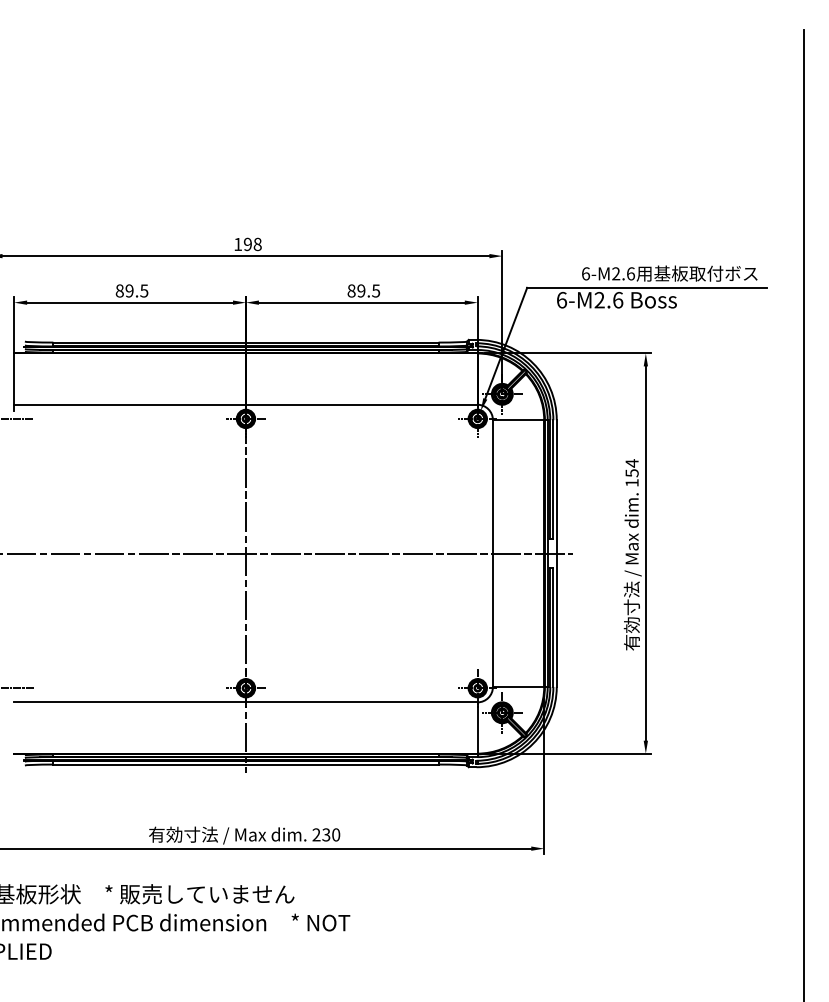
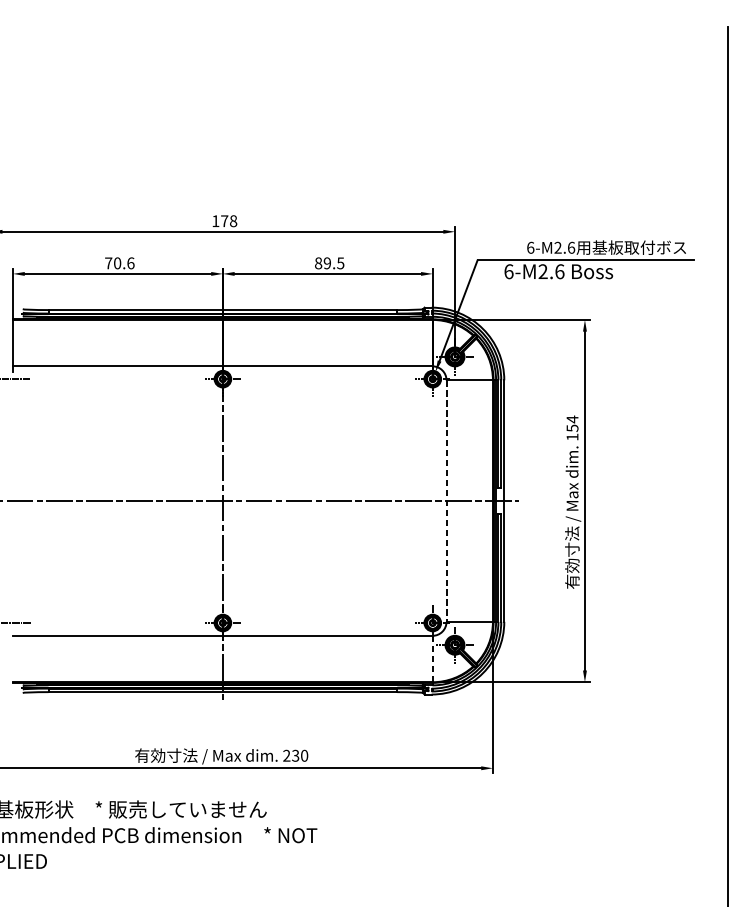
text: (247, 244) -> (224, 221), 198 -> 178
text: (131, 290) -> (119, 262), 89.5 -> 70.6
line: (492, 554) -> (446, 501), solid -> dashed
line: (477, 728) -> (432, 659), solid -> dashed

